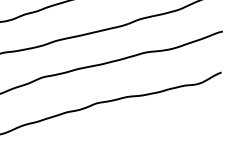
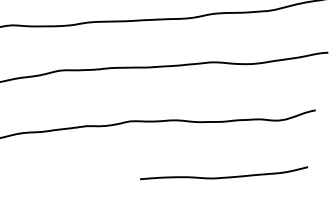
curve: (166, 129) -> (222, 176), added

